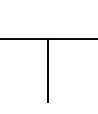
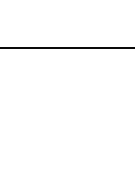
line: (48, 70) -> (88, 97), removed

